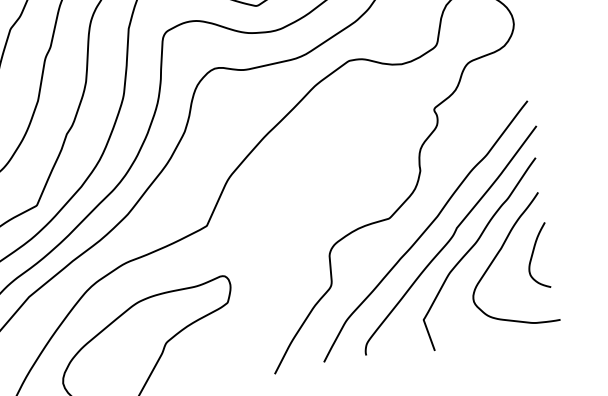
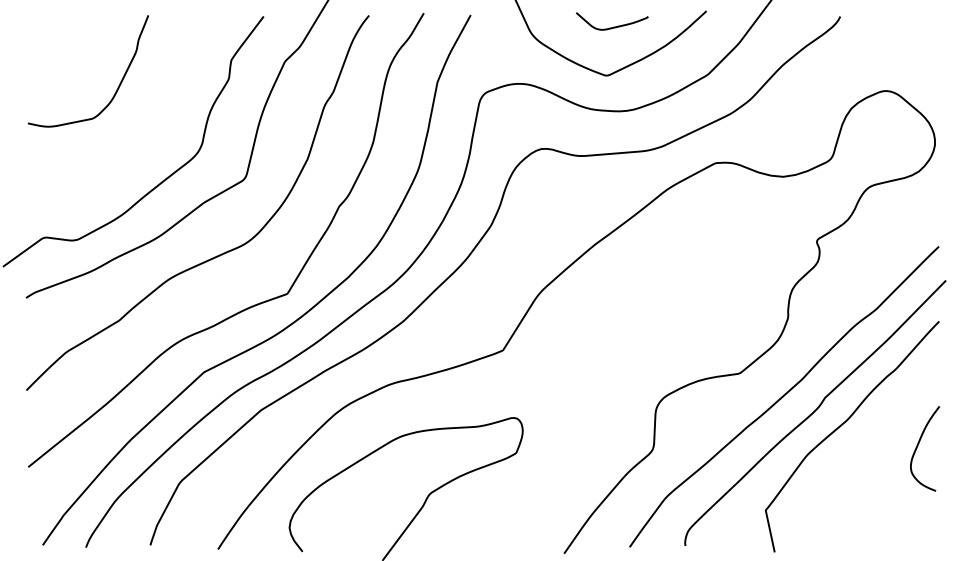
curve: (498, 253) -> (874, 438), removed

